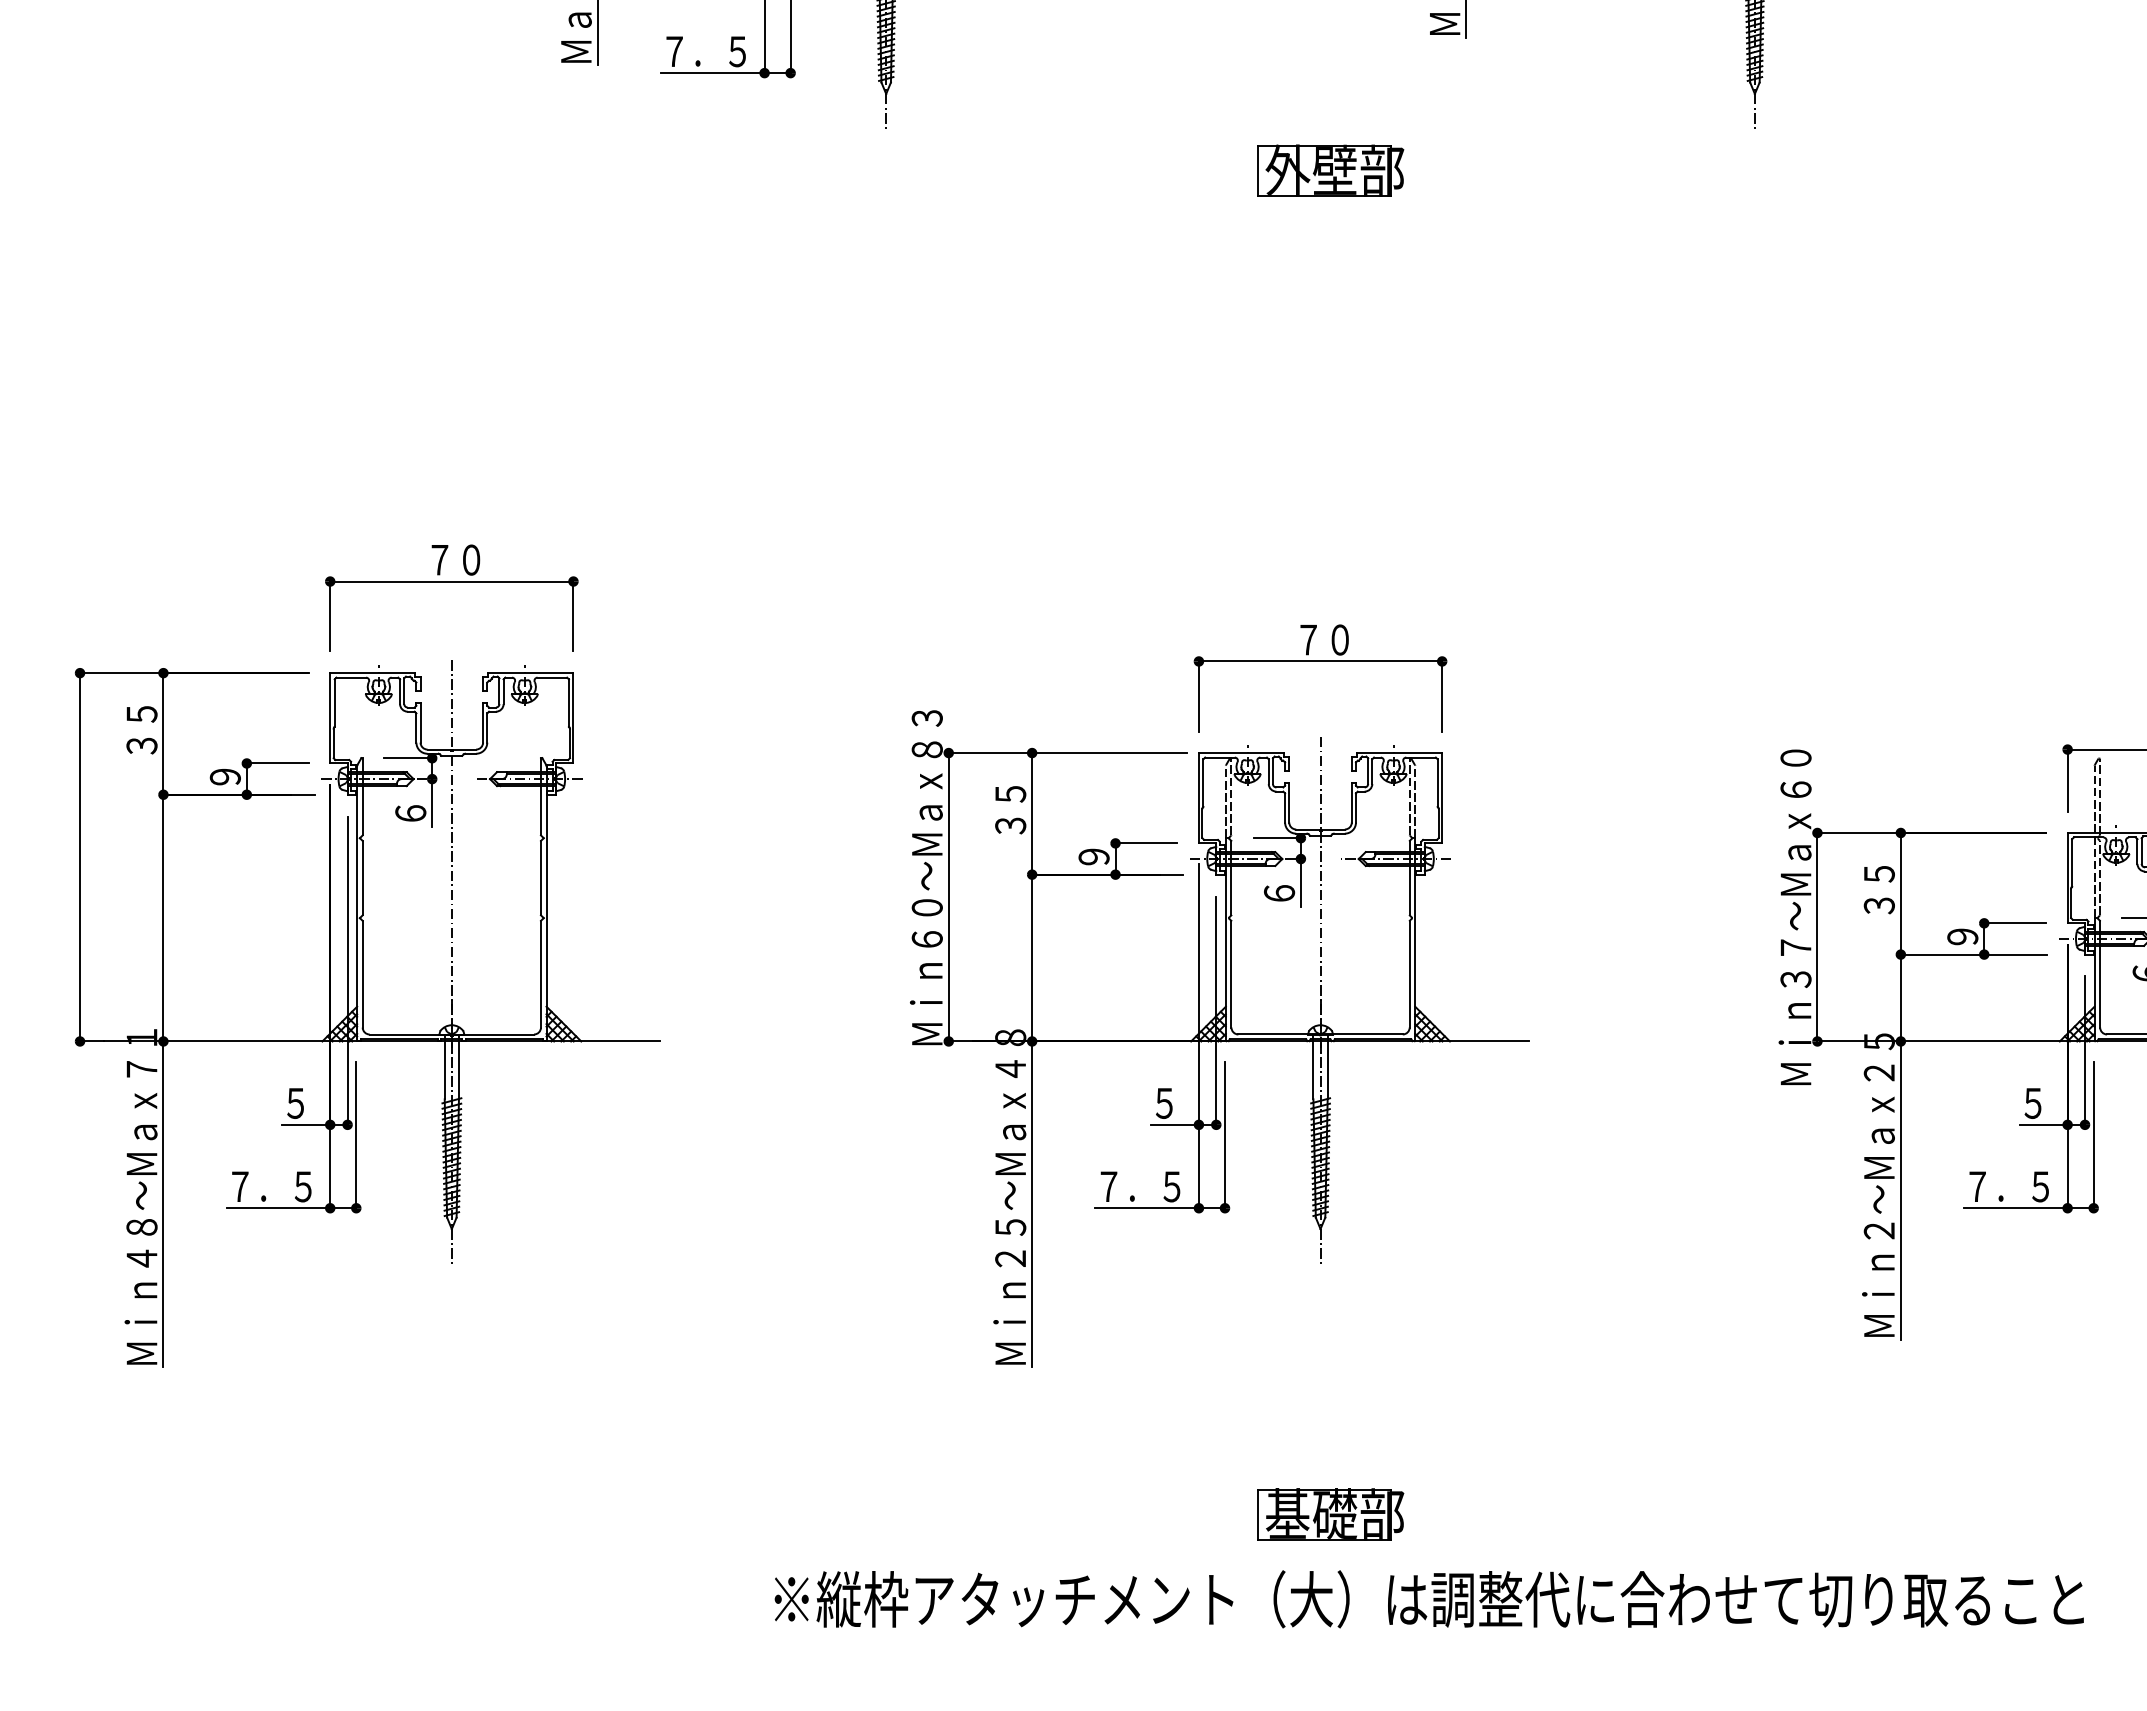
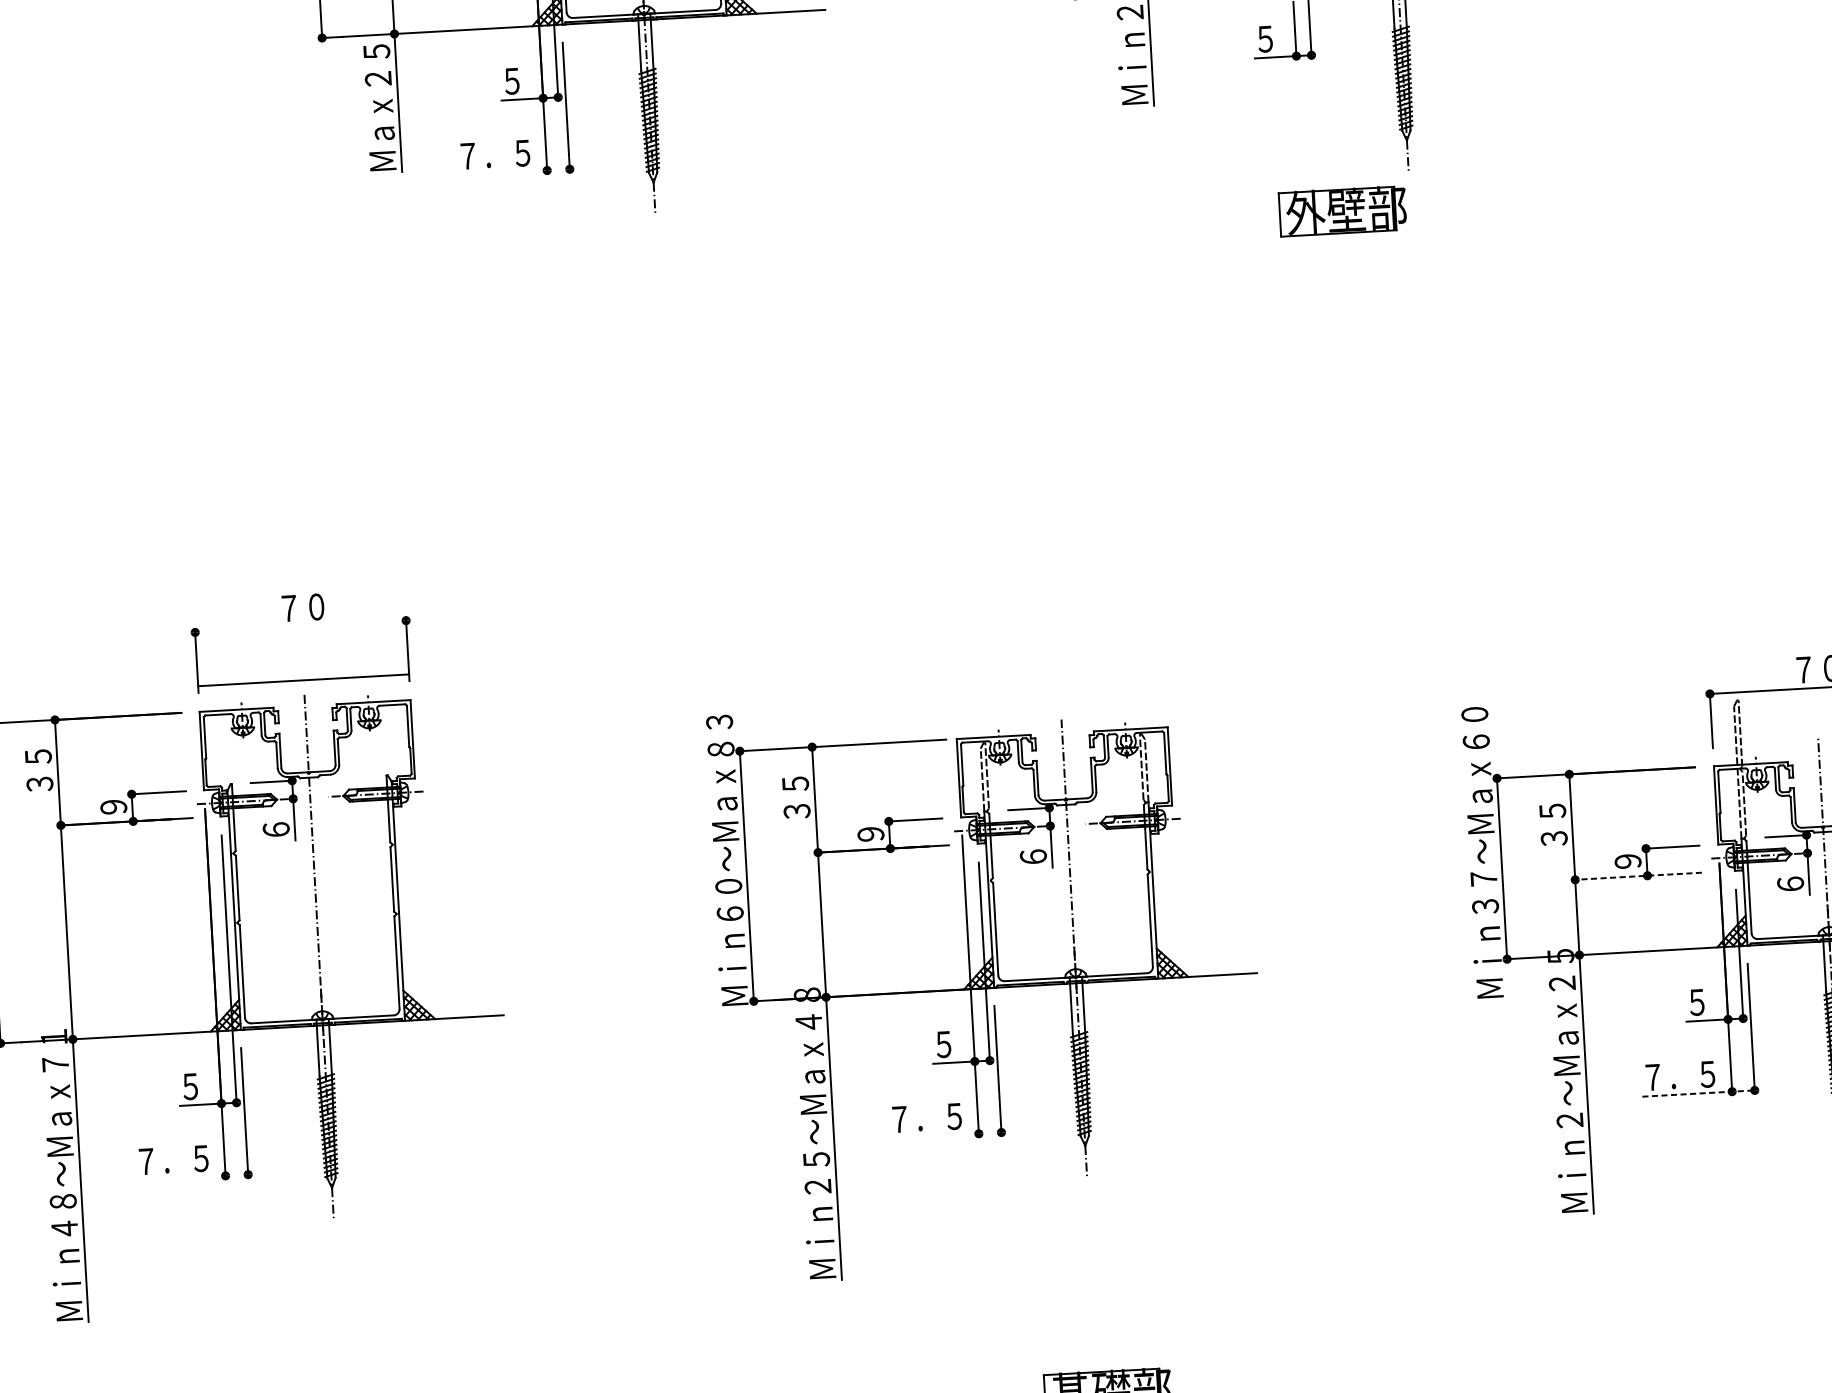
line: (725, 73) -> (513, 172), removed
part: (1330, 170) -> (1342, 210), moved
line: (451, 581) -> (303, 680), moved
part: (1320, 661) -> (1057, 653), removed
line: (1972, 954) -> (1637, 876), solid -> dashed
line: (291, 1208) -> (192, 1178), removed
line: (1159, 1208) -> (944, 1135), removed
line: (2028, 1208) -> (1698, 1093), solid -> dashed

